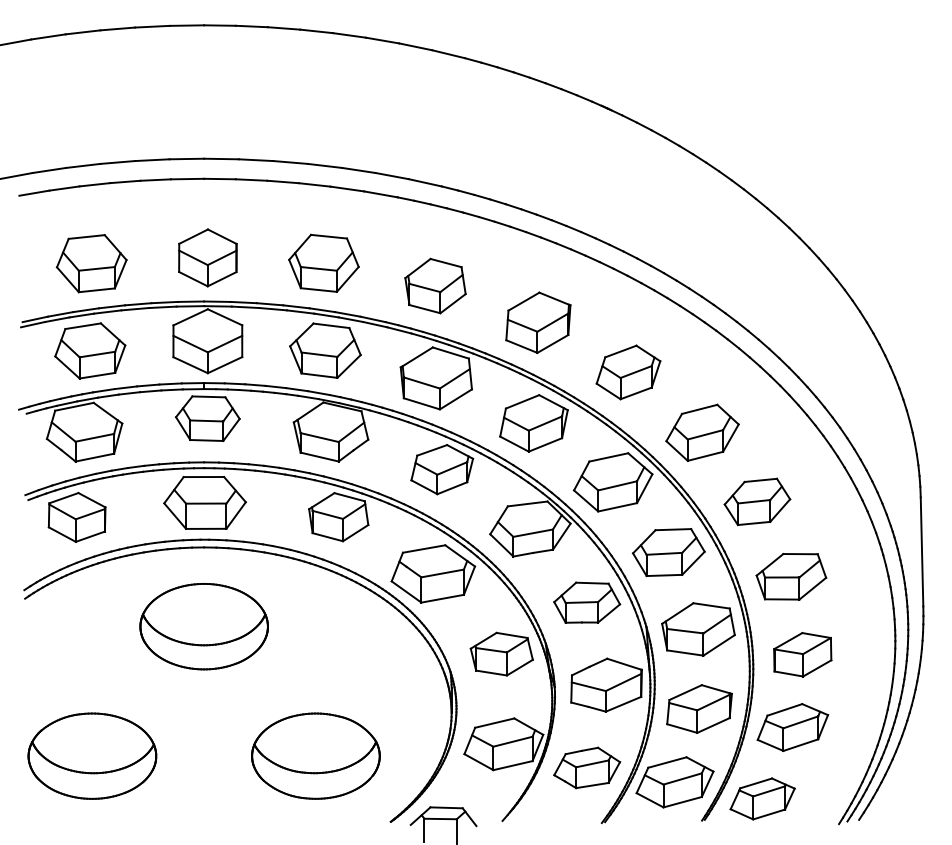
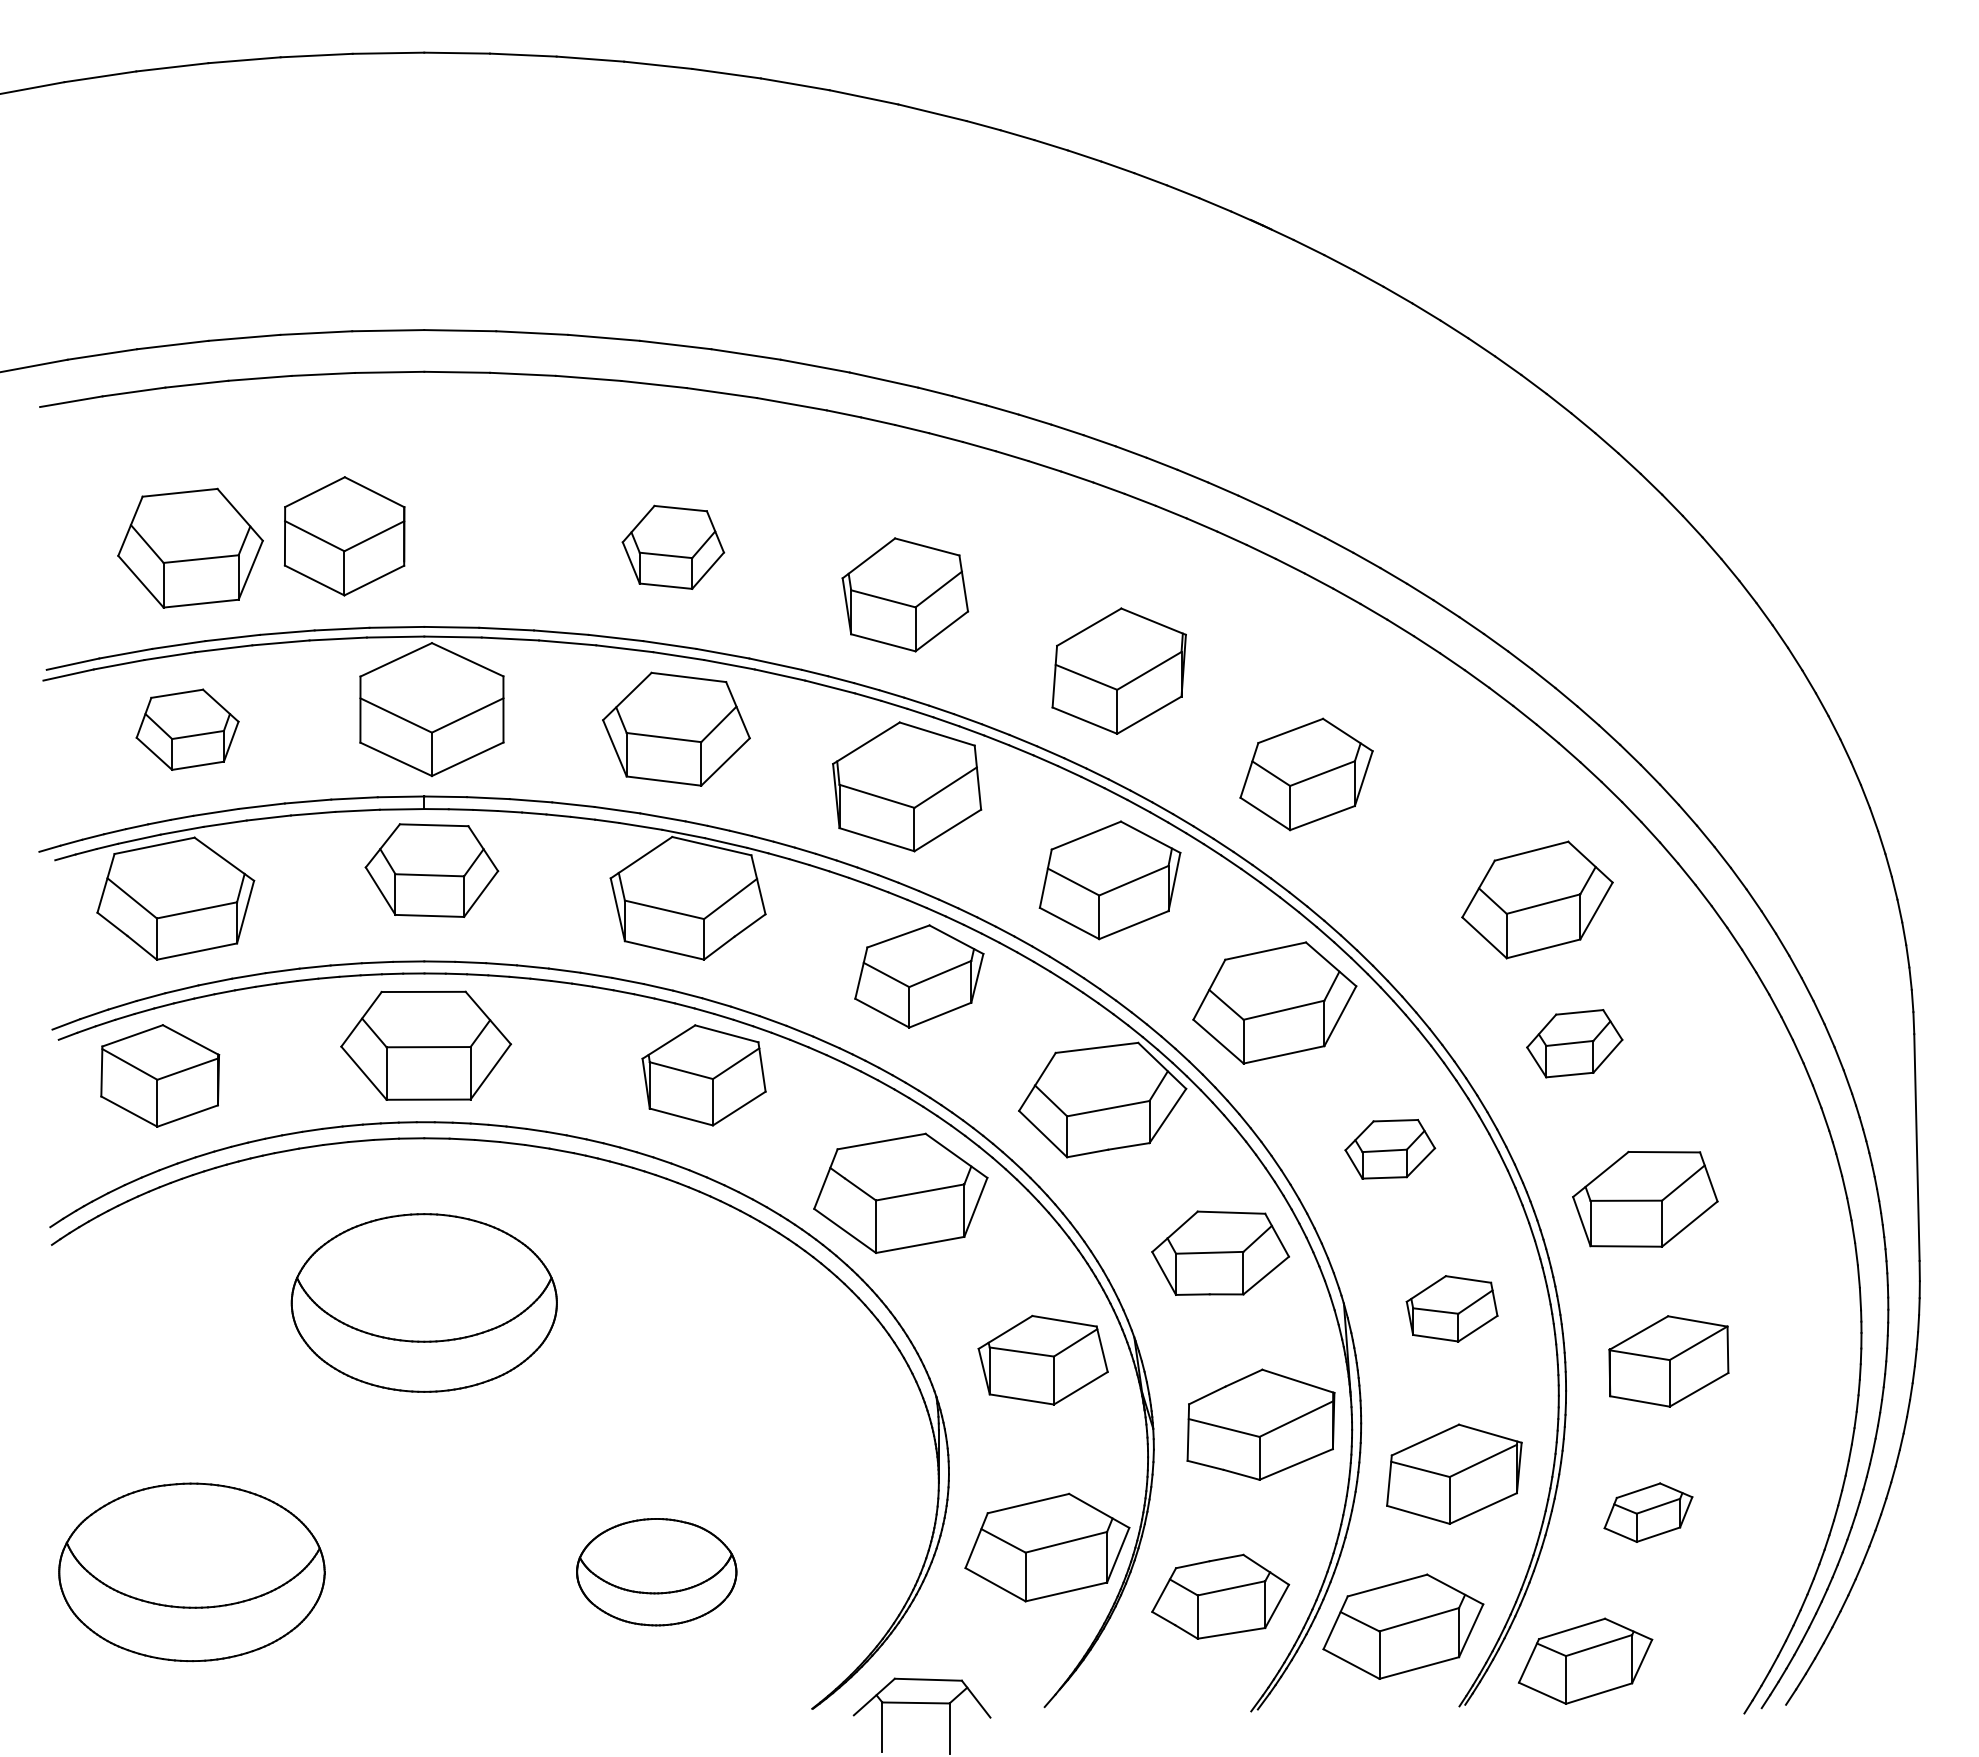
part: (207, 257) -> (343, 535), moved
part: (323, 262) -> (672, 545), size x0.7
part: (90, 350) -> (187, 728), size x0.7
part: (702, 432) -> (1537, 899), moved
part: (757, 501) -> (1574, 1042), size x0.7
part: (668, 552) -> (1389, 1148), size x0.6
part: (698, 629) -> (1452, 1308), size x0.6
part: (792, 727) -> (1647, 1512), size x0.6
part: (315, 755) -> (655, 1570), size x0.6

